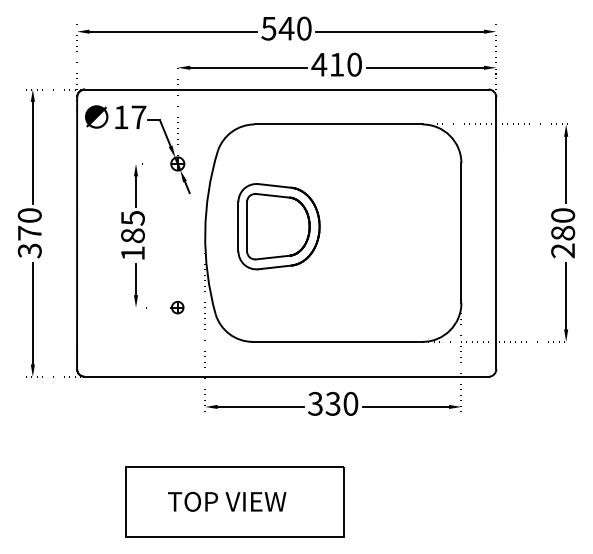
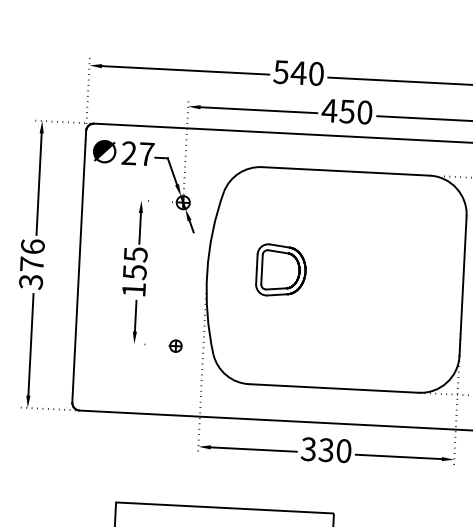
text: (336, 64) -> (346, 111), 410 -> 450
text: (121, 116) -> (129, 152), 17 -> 27
text: (29, 215) -> (32, 246), 370 -> 376
part: (278, 226) -> (280, 270), size x0.6
text: (132, 235) -> (134, 271), 185 -> 155

